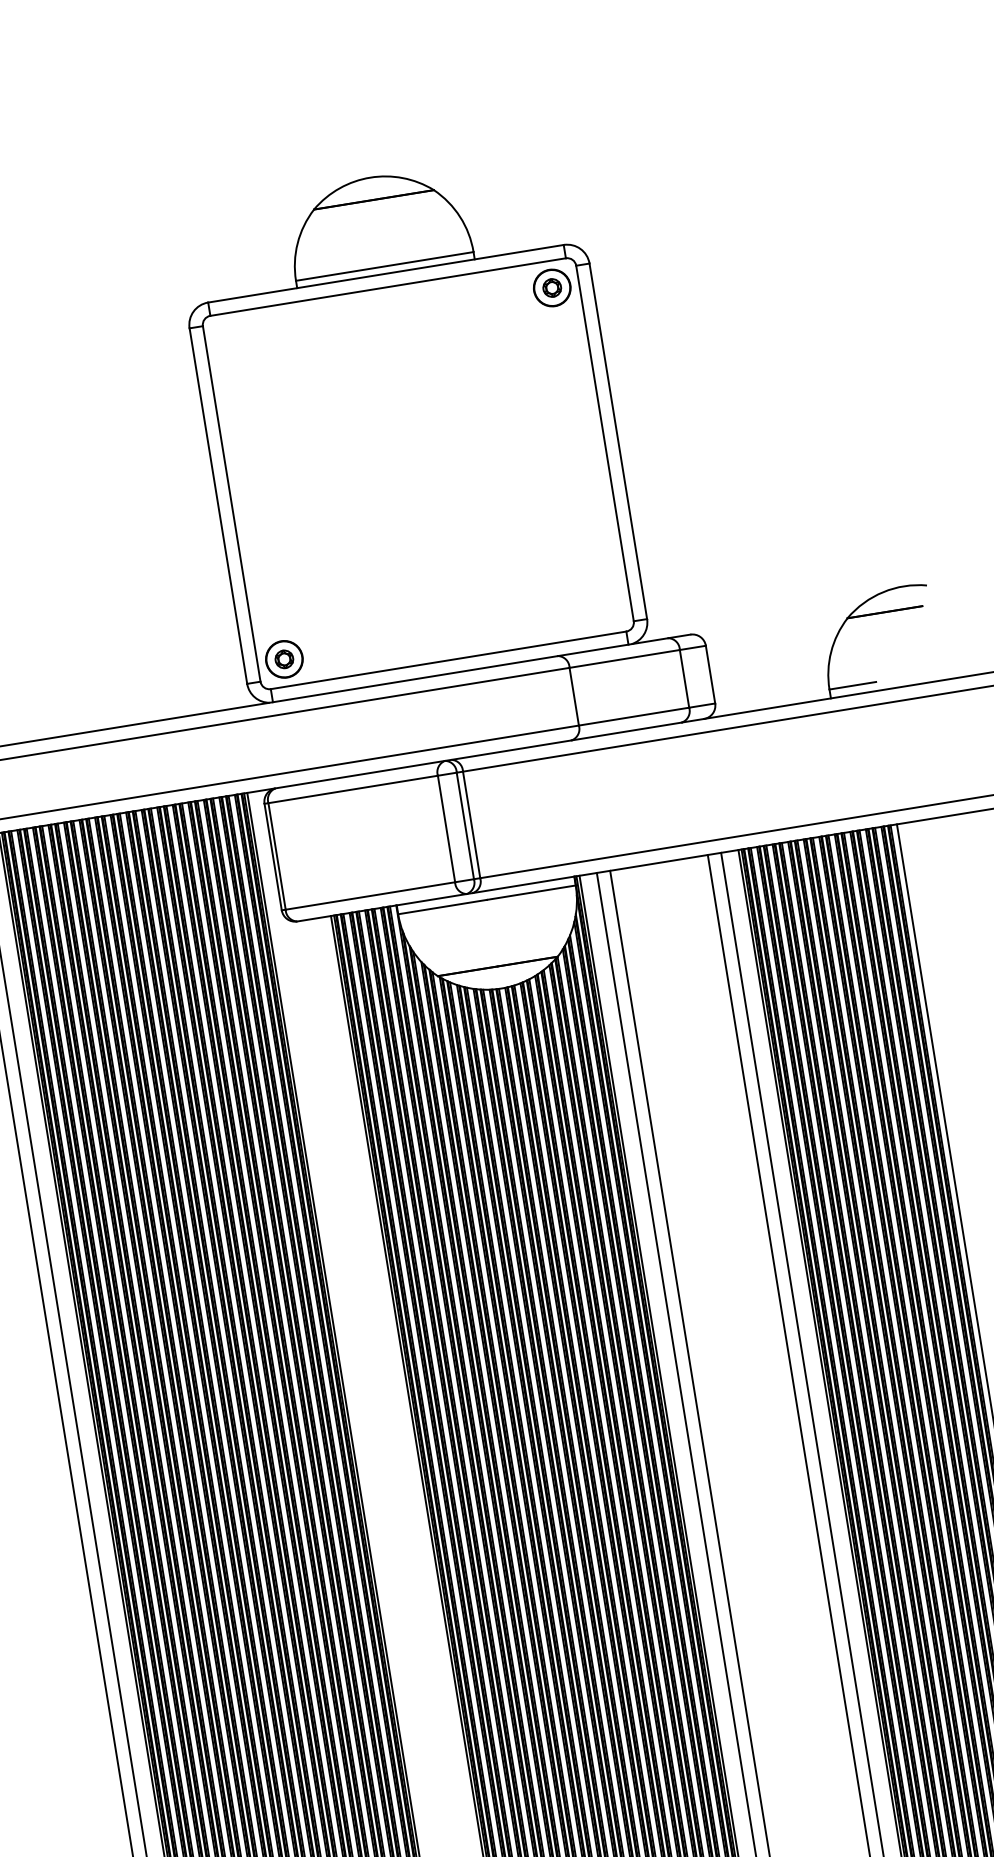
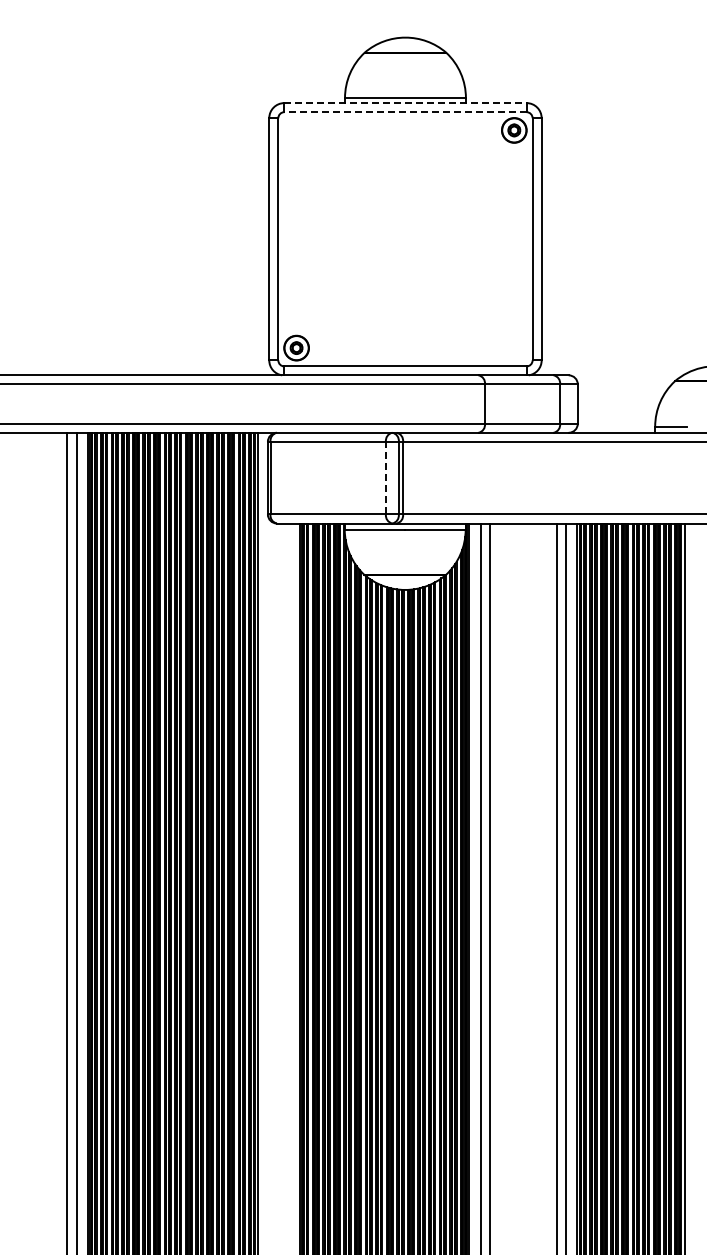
line: (386, 274) -> (405, 103), solid -> dashed
line: (386, 287) -> (404, 112), solid -> dashed
line: (445, 828) -> (385, 477), solid -> dashed

